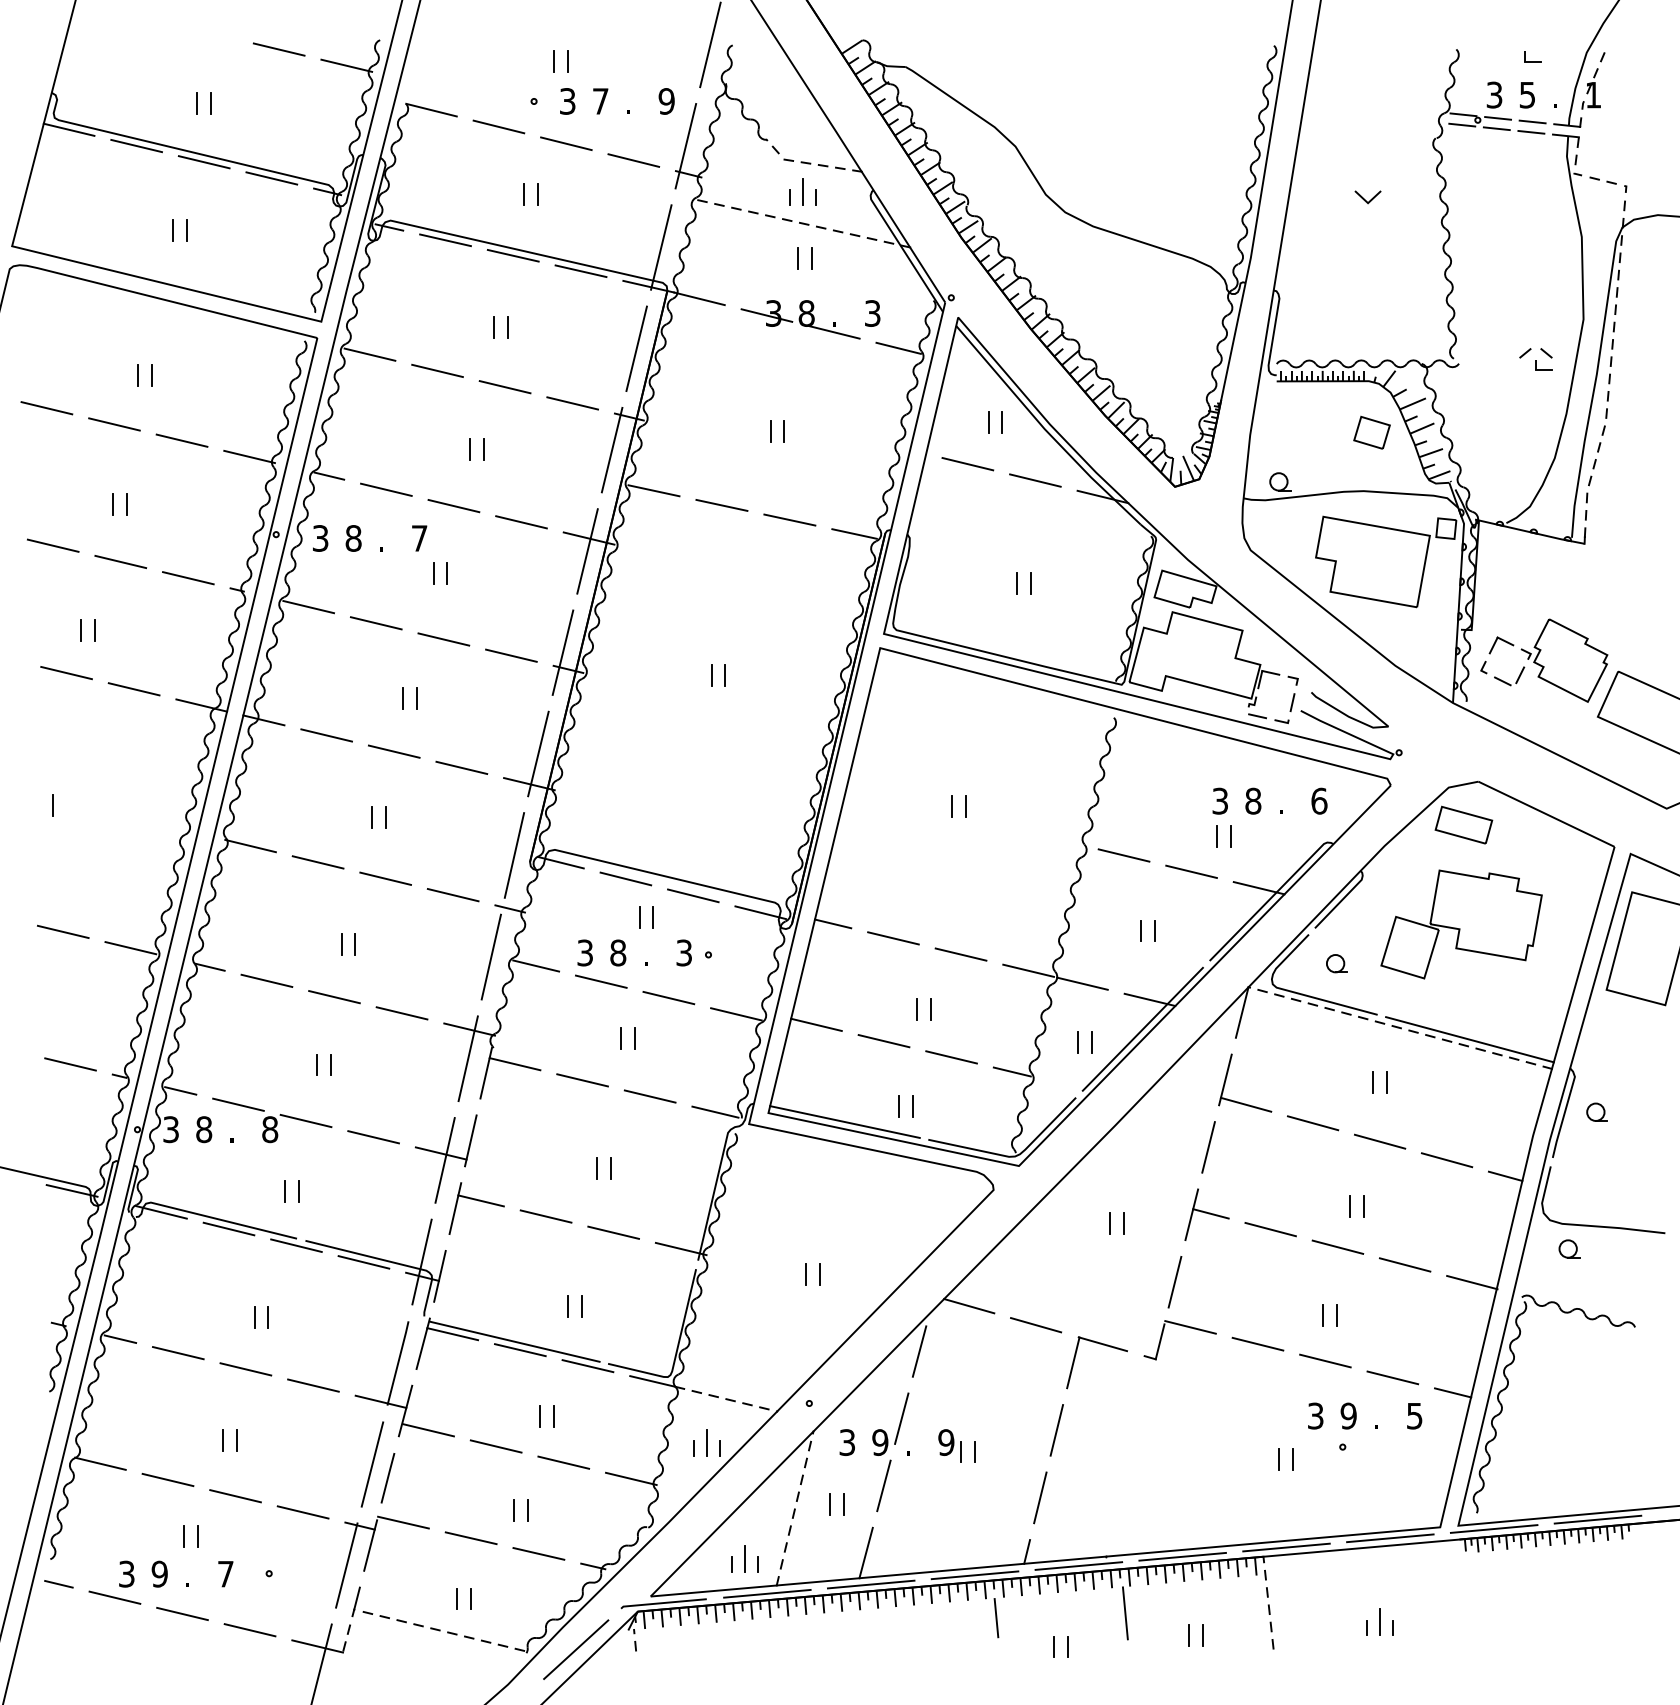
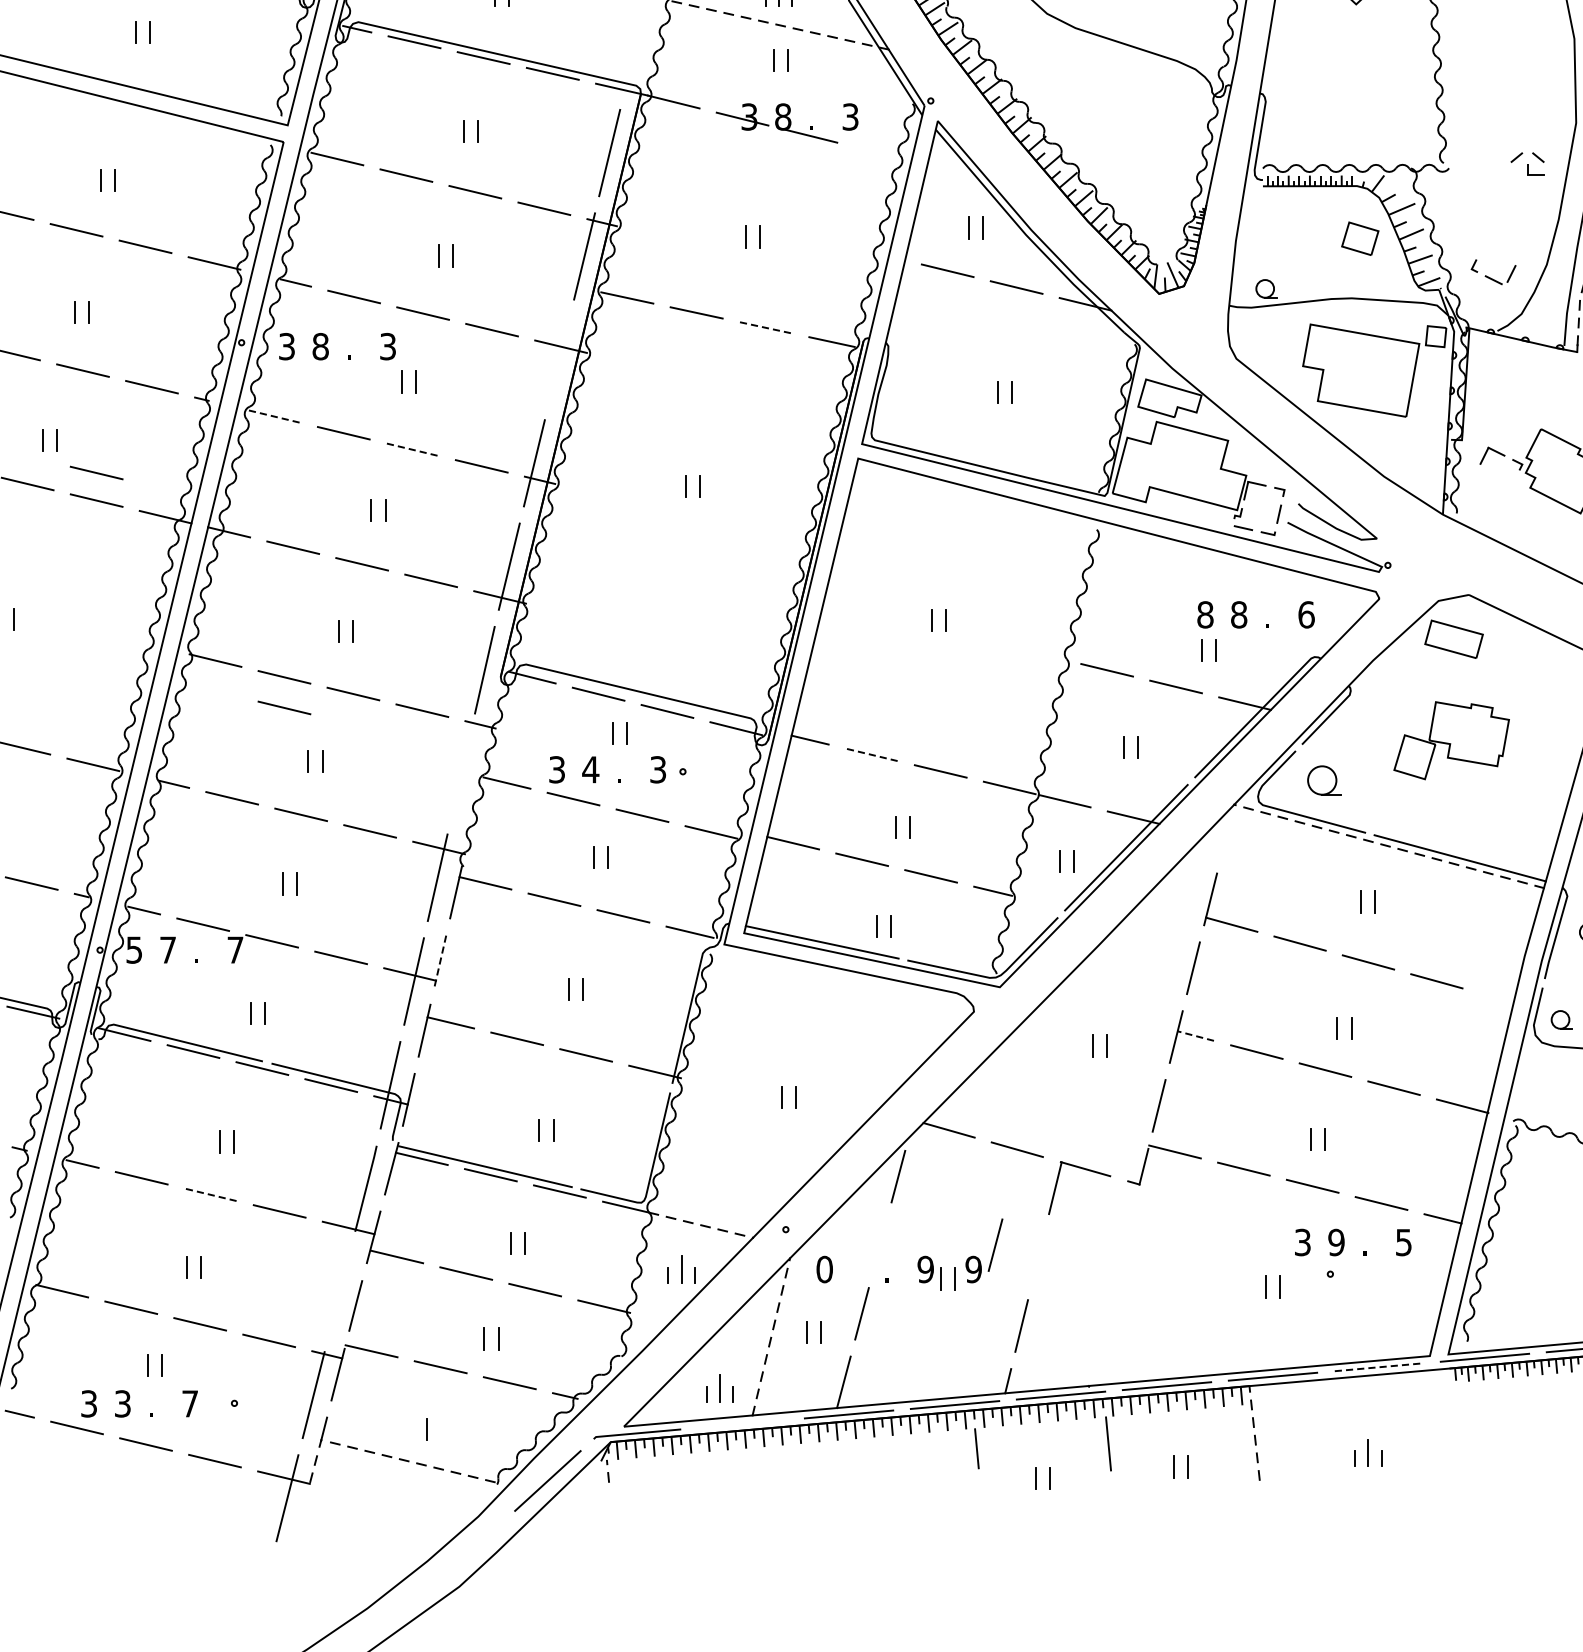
line: (661, 247) -> (634, 49), removed
line: (898, 347) -> (876, 151), removed
line: (790, 520) -> (766, 328), solid -> dashed
text: (419, 538) -> (387, 346), 7 -> 3
line: (587, 551) -> (559, 359), removed
line: (309, 607) -> (275, 417), solid -> dashed
line: (444, 639) -> (413, 449), solid -> dashed
line: (133, 662) -> (95, 473), added
part: (1502, 673) -> (1493, 272), moved
text: (1220, 800) -> (1205, 614), 3 -> 8
line: (317, 892) -> (283, 708), added
part: (1461, 924) -> (1451, 740), size x0.7
line: (892, 938) -> (870, 755), solid -> dashed
text: (617, 952) -> (590, 769), 8 -> 4
line: (490, 956) -> (460, 773), removed
part: (1336, 963) -> (1324, 780), size x1.6
line: (1241, 1012) -> (1227, 830), removed
text: (171, 1129) -> (134, 949), 3 -> 5
text: (204, 1129) -> (168, 949), 8 -> 7
text: (270, 1129) -> (235, 949), 8 -> 7
line: (470, 1141) -> (439, 962), solid -> dashed
line: (1505, 1175) -> (1496, 996), removed
line: (1210, 1213) -> (1195, 1035), solid -> dashed
part: (1569, 1248) -> (1561, 1019), moved
line: (245, 1369) -> (210, 1194), solid -> dashed
part: (898, 1426) -> (992, 1253), moved
line: (1056, 1430) -> (1038, 1257), removed
text: (847, 1442) -> (824, 1269), 3 -> 0
line: (372, 1464) -> (339, 1291), removed
line: (1390, 1538) -> (1379, 1367), solid -> dashed
text: (159, 1573) -> (122, 1403), 9 -> 3
line: (767, 1593) -> (743, 1423), removed
line: (470, 1598) -> (439, 1428), removed

